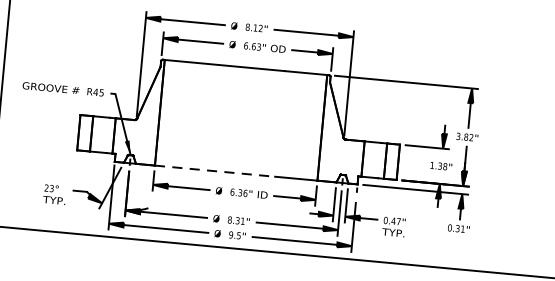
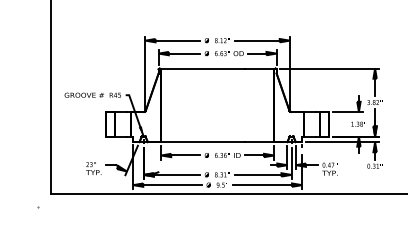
line: (214, 171) -> (202, 142), dashed -> solid

